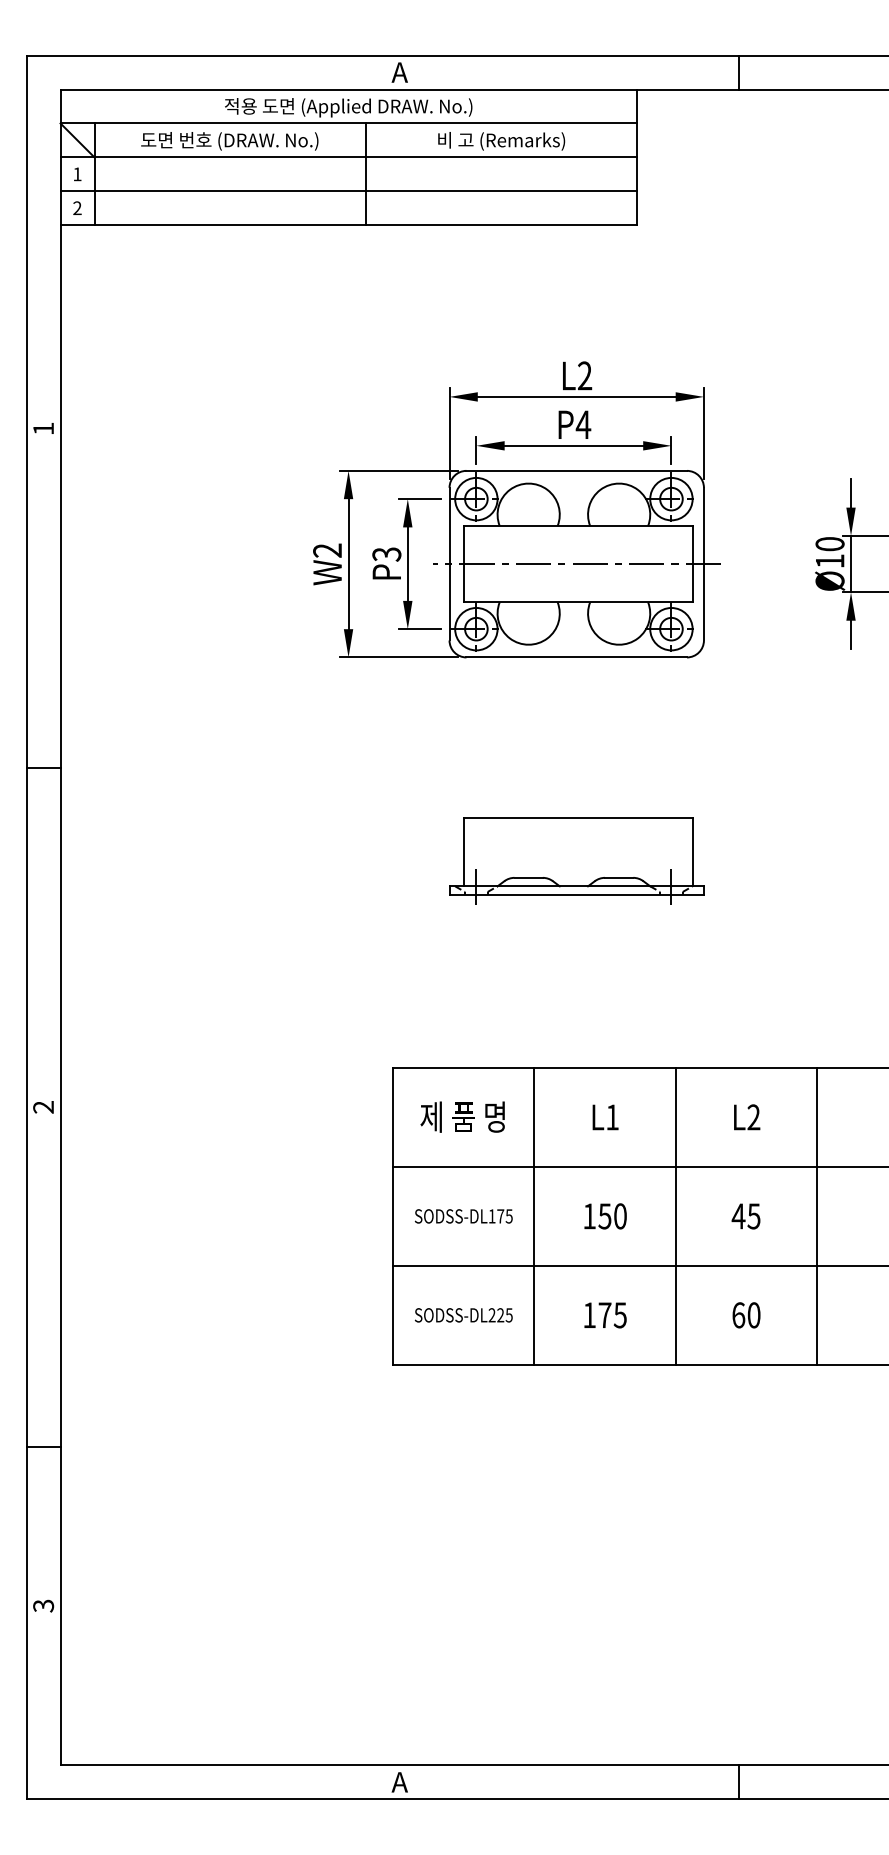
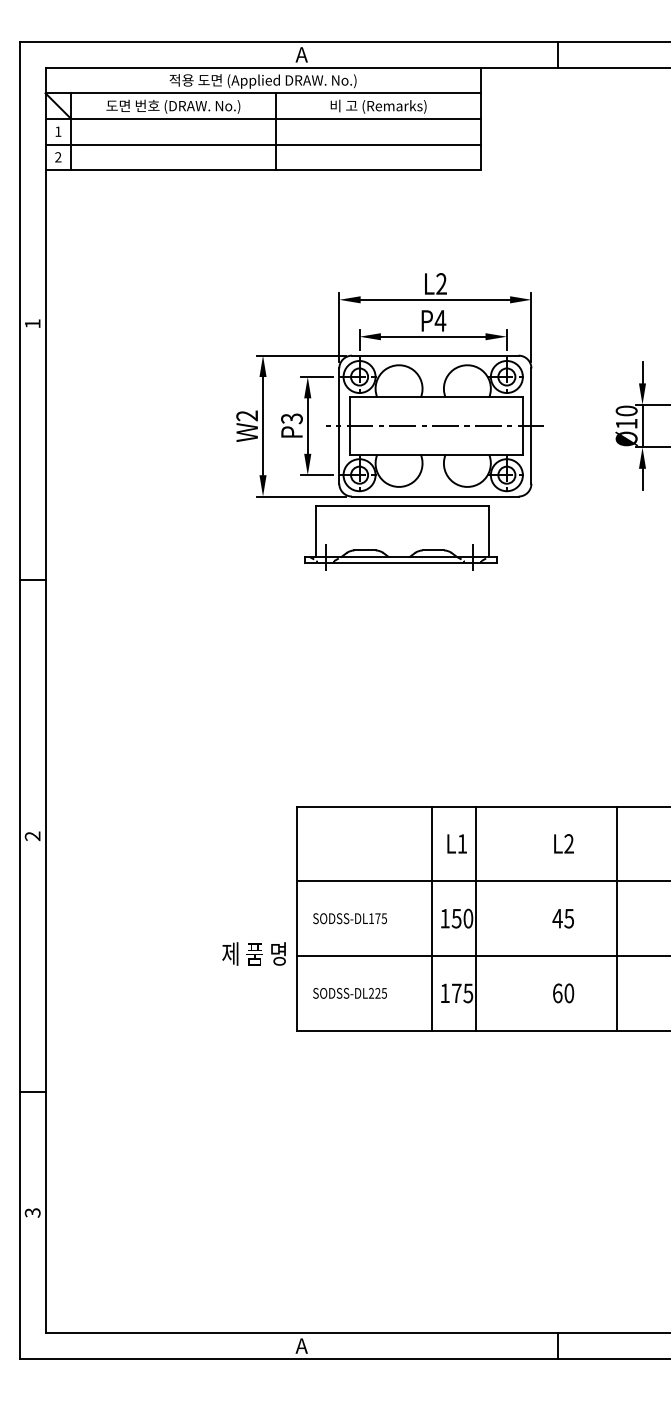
part: (576, 860) -> (401, 537), moved
text: (462, 1116) -> (253, 953), moved
line: (534, 1216) -> (432, 918), moved
line: (675, 1216) -> (475, 918), moved

